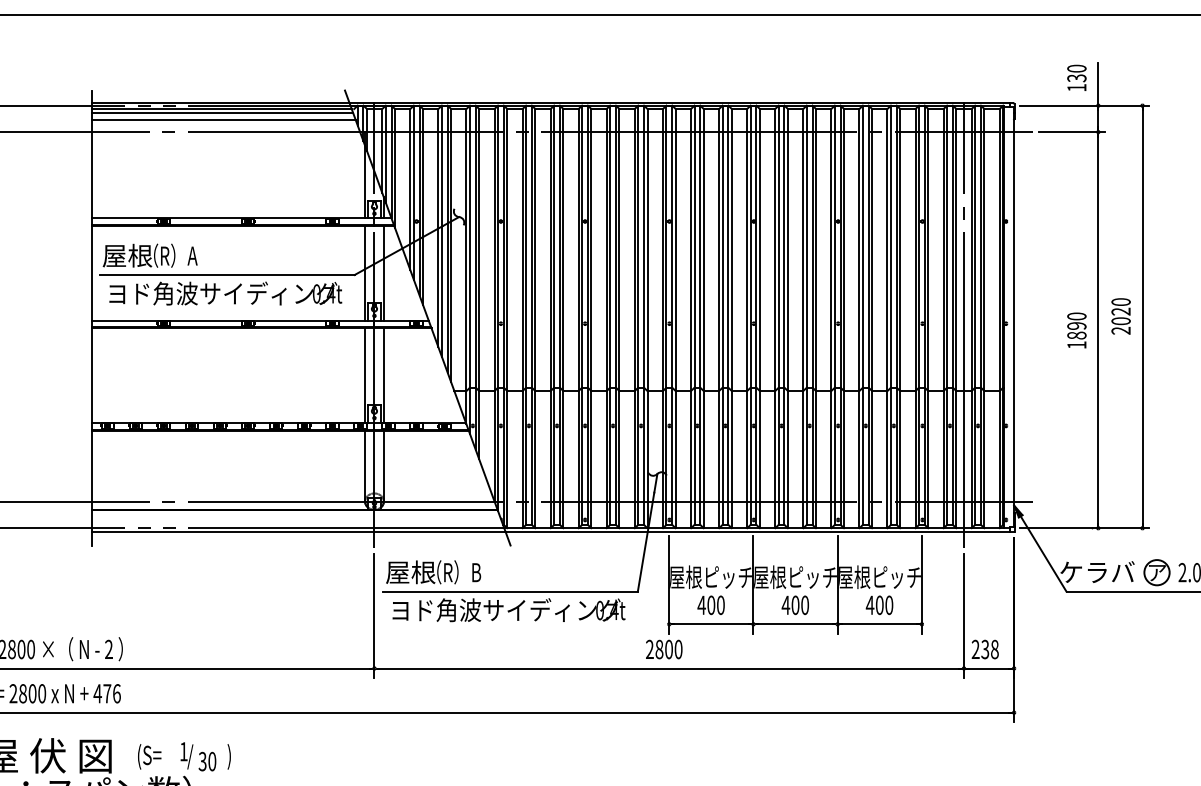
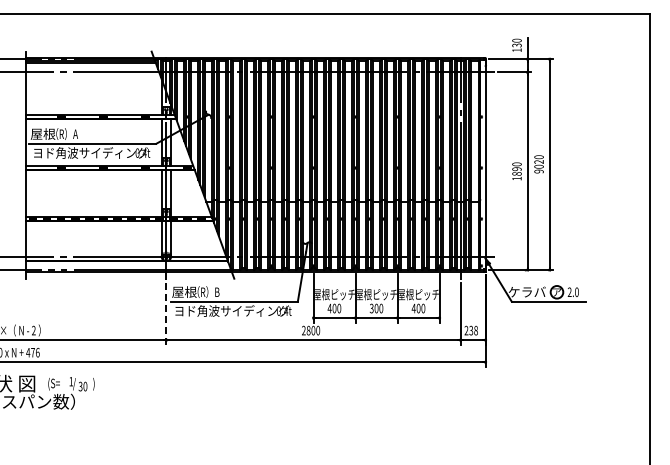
line: (224, 120) -> (91, 66), removed
text: (1121, 330) -> (539, 171), 2020 -> 9020
text: (785, 605) -> (371, 308), 400 -> 300
line: (374, 617) -> (166, 314), solid -> dashed

